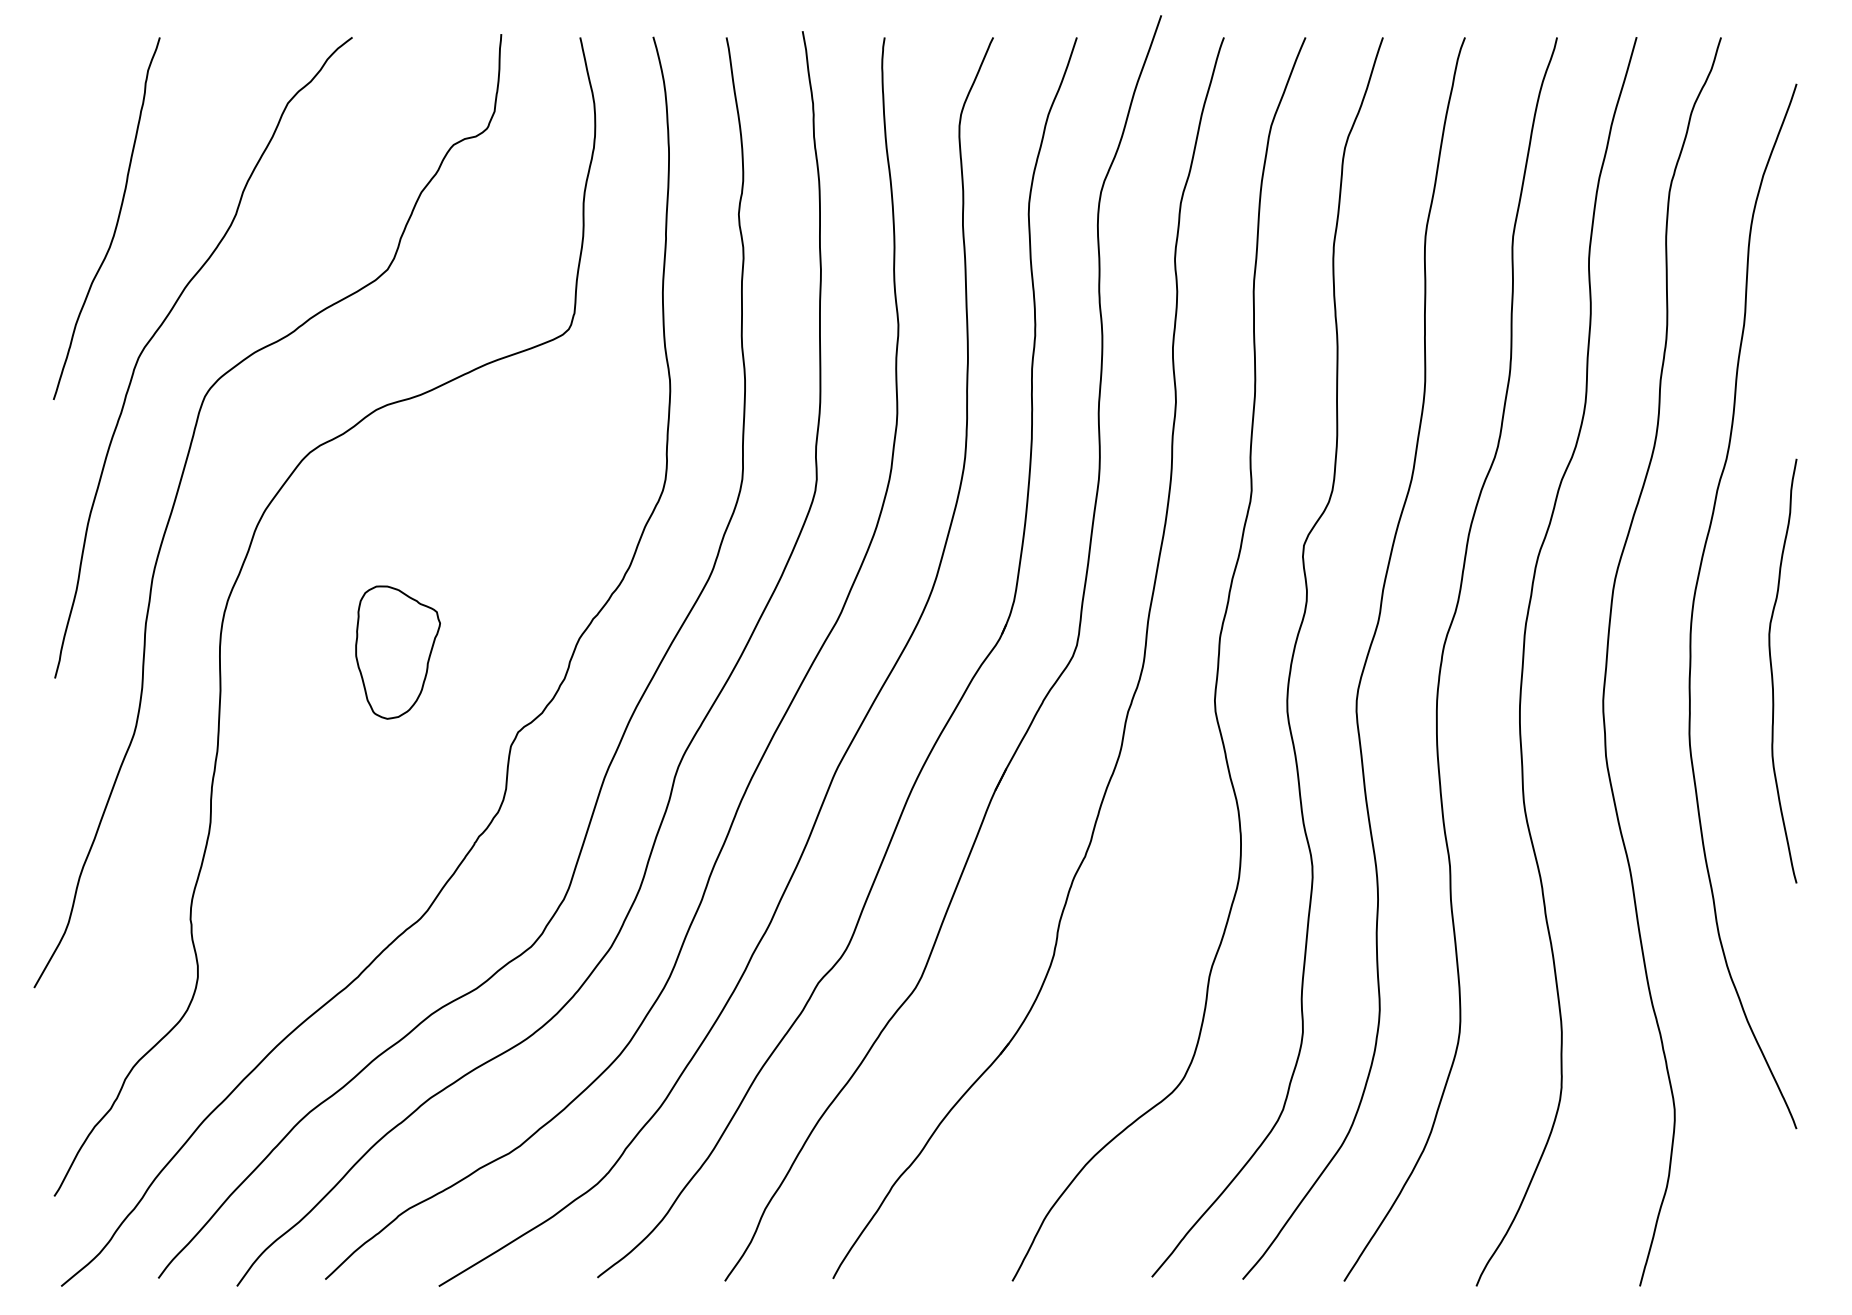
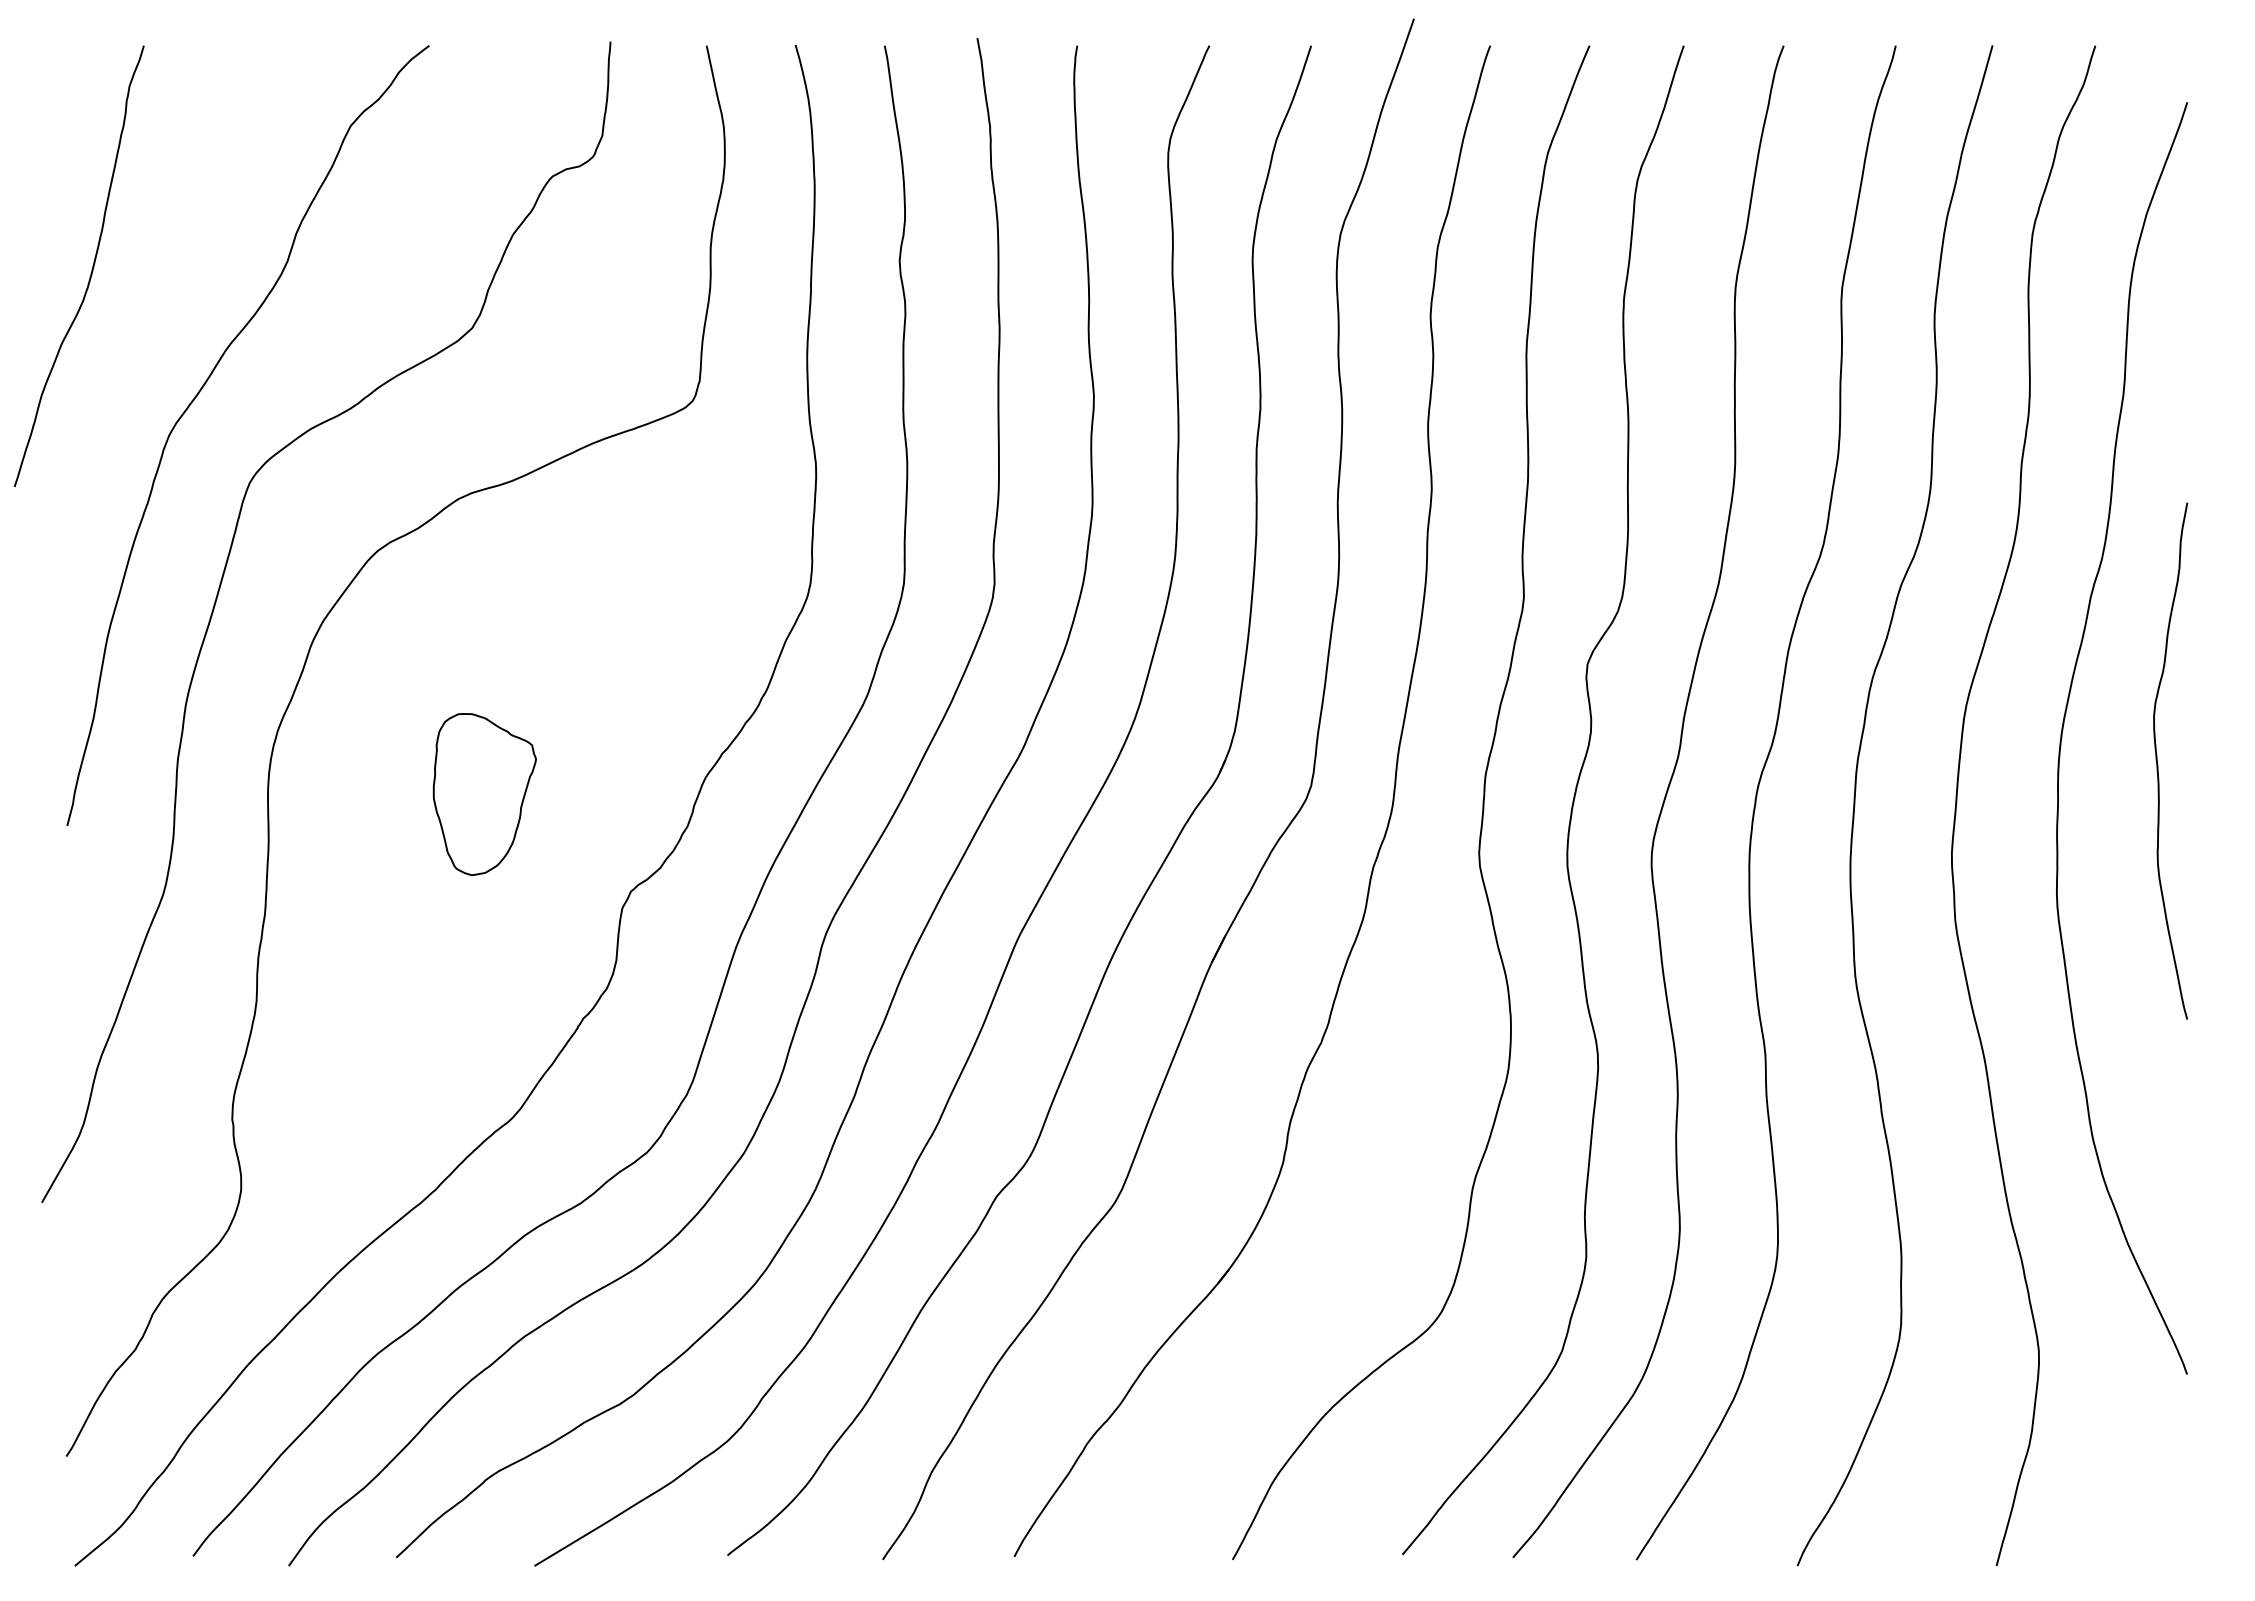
curve: (116, 221) -> (91, 269), moved
curve: (1772, 673) -> (2158, 764), moved

